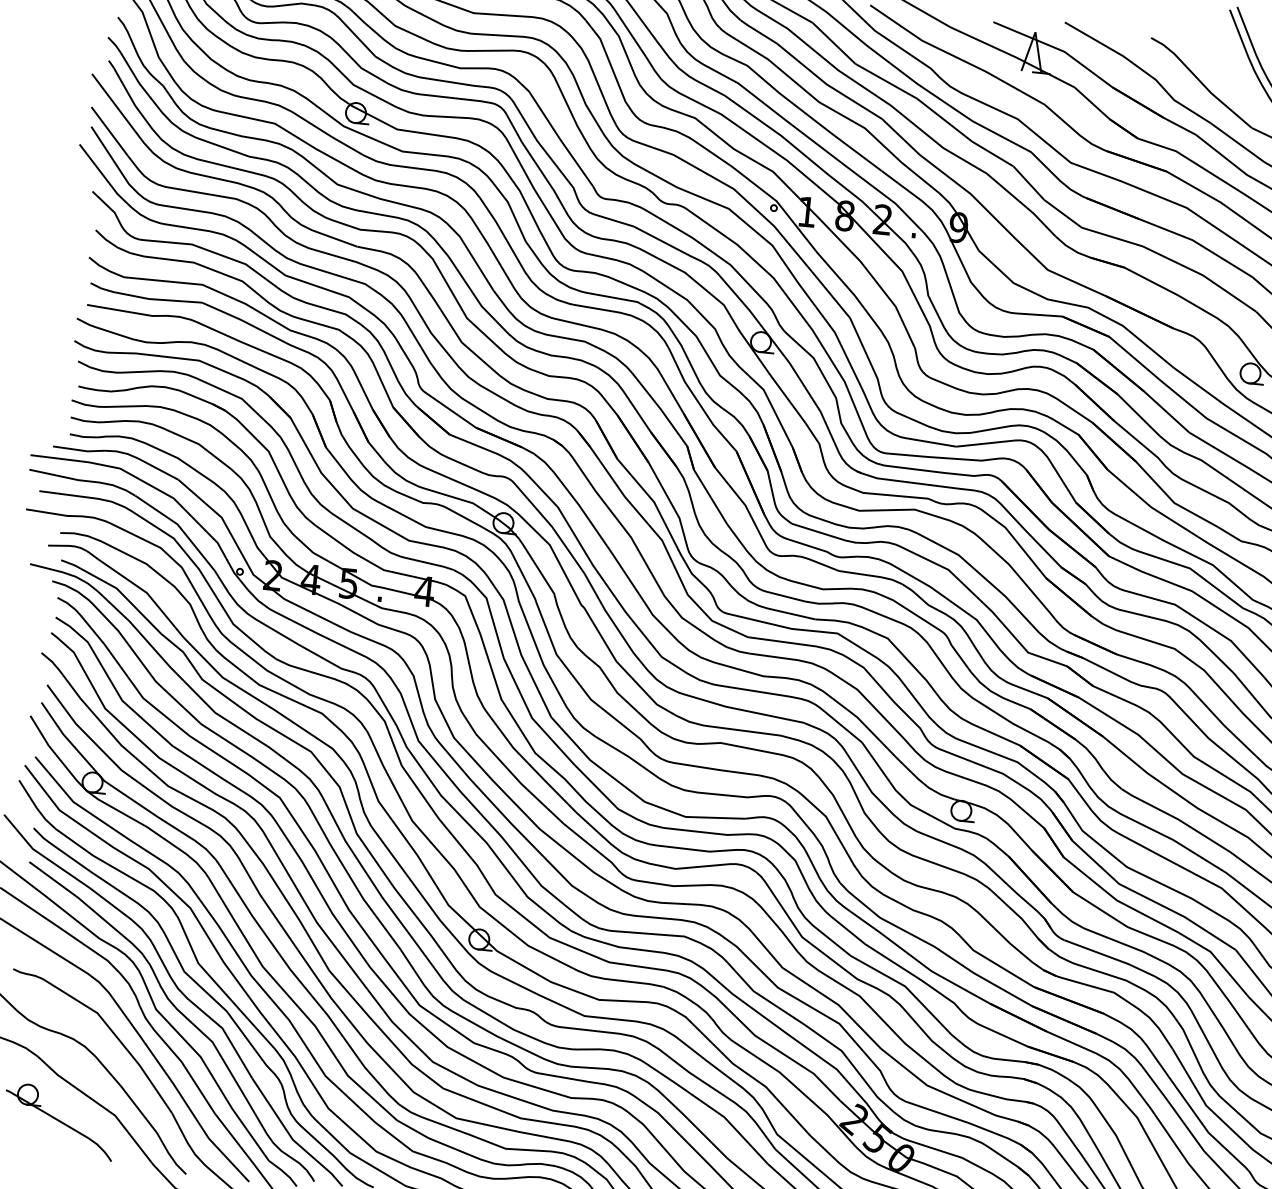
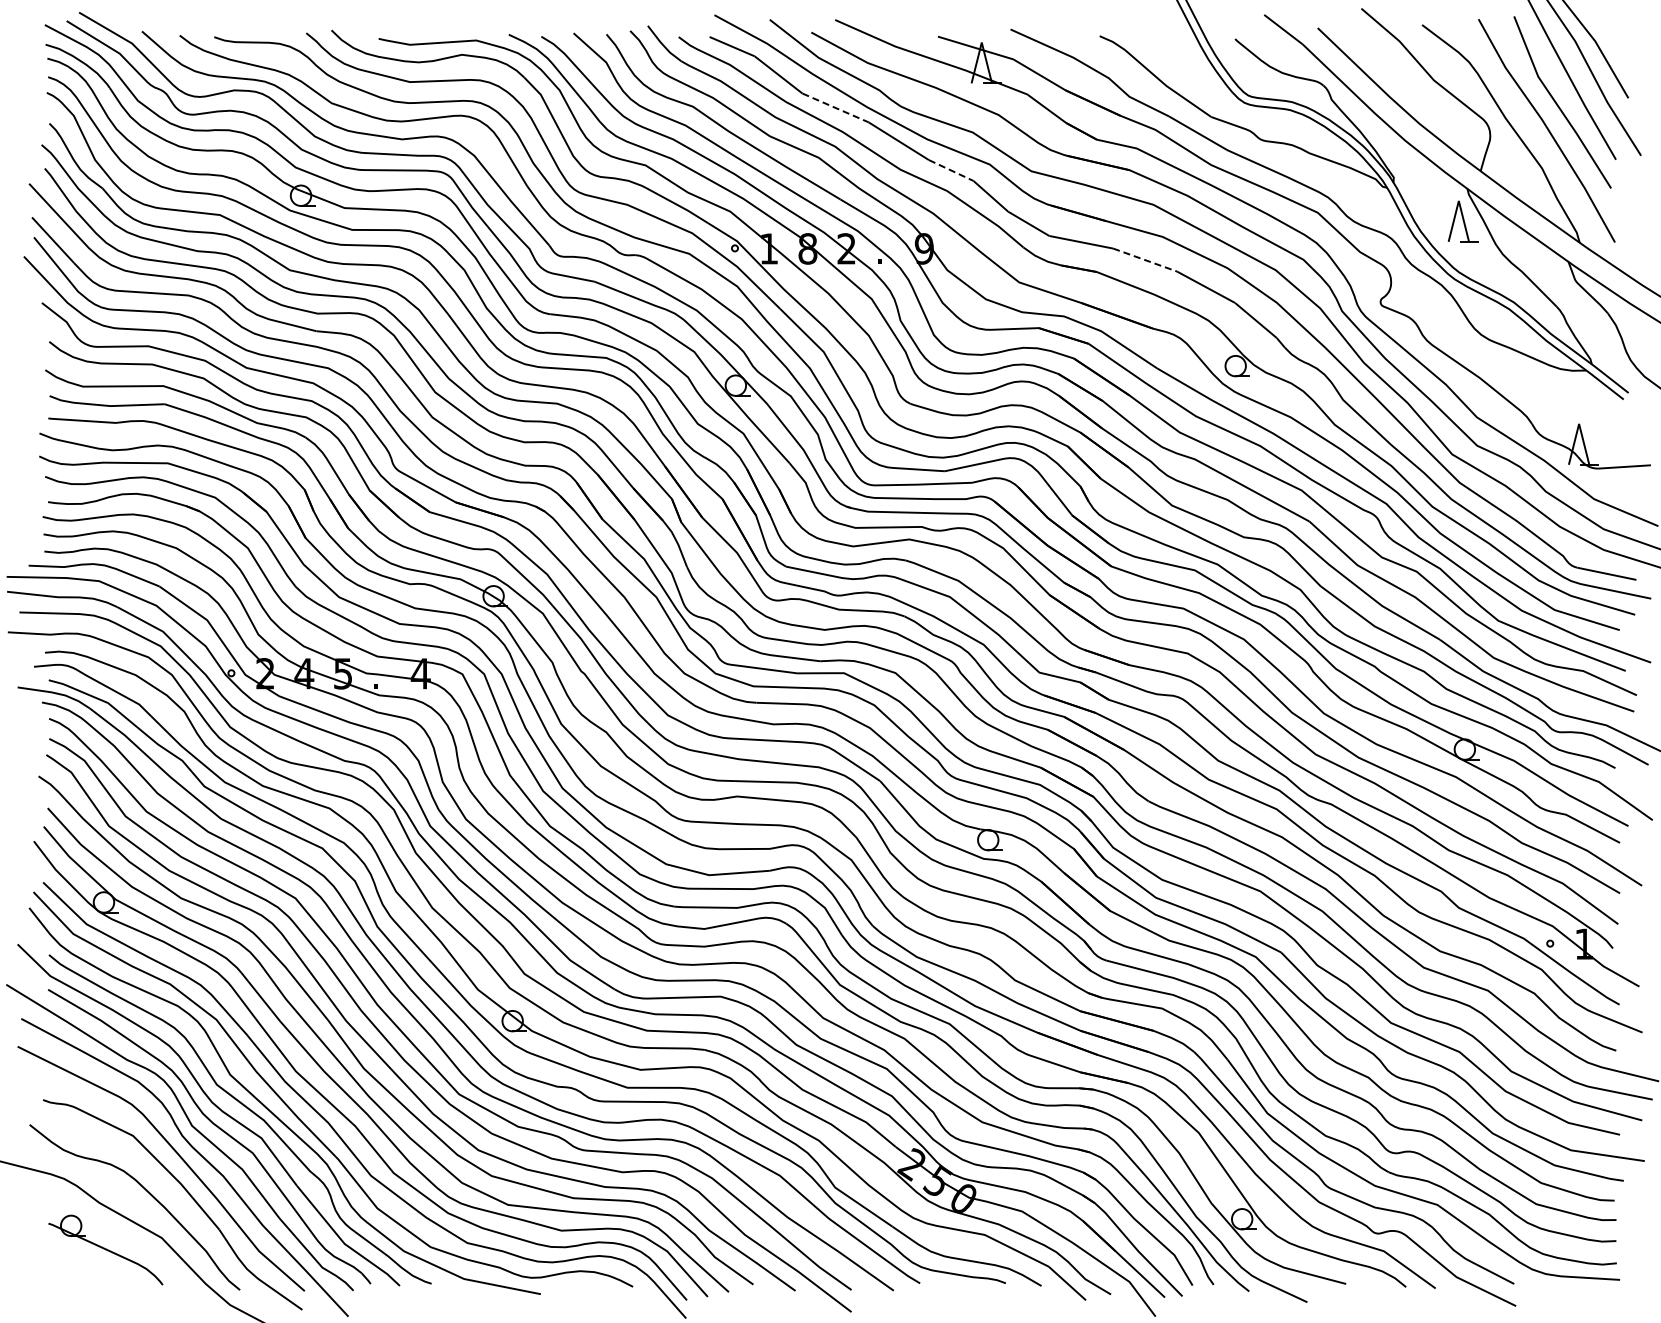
line: (887, 81) -> (836, 108), solid -> dashed
line: (993, 153) -> (951, 170), solid -> dashed
line: (1173, 261) -> (1145, 260), solid -> dashed

